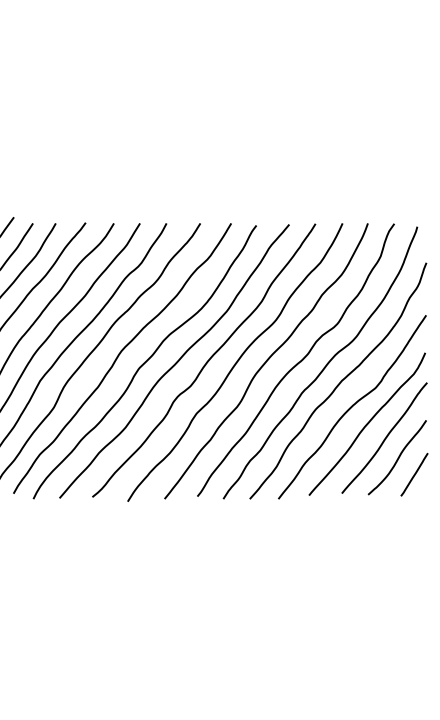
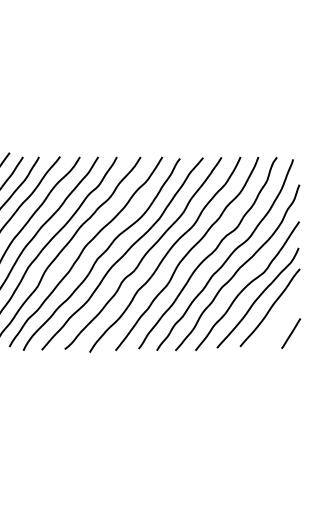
curve: (397, 457) -> (279, 321), removed

